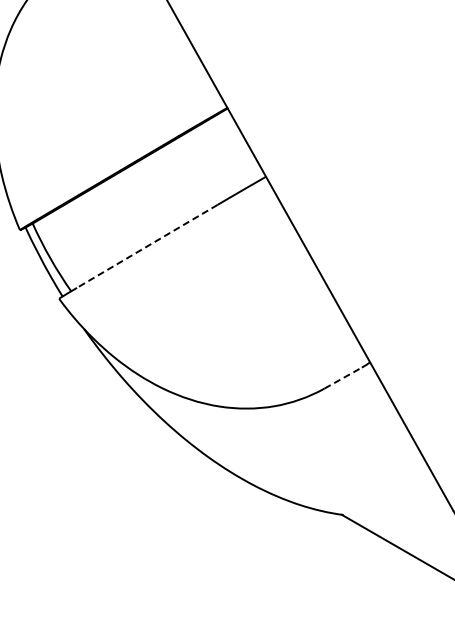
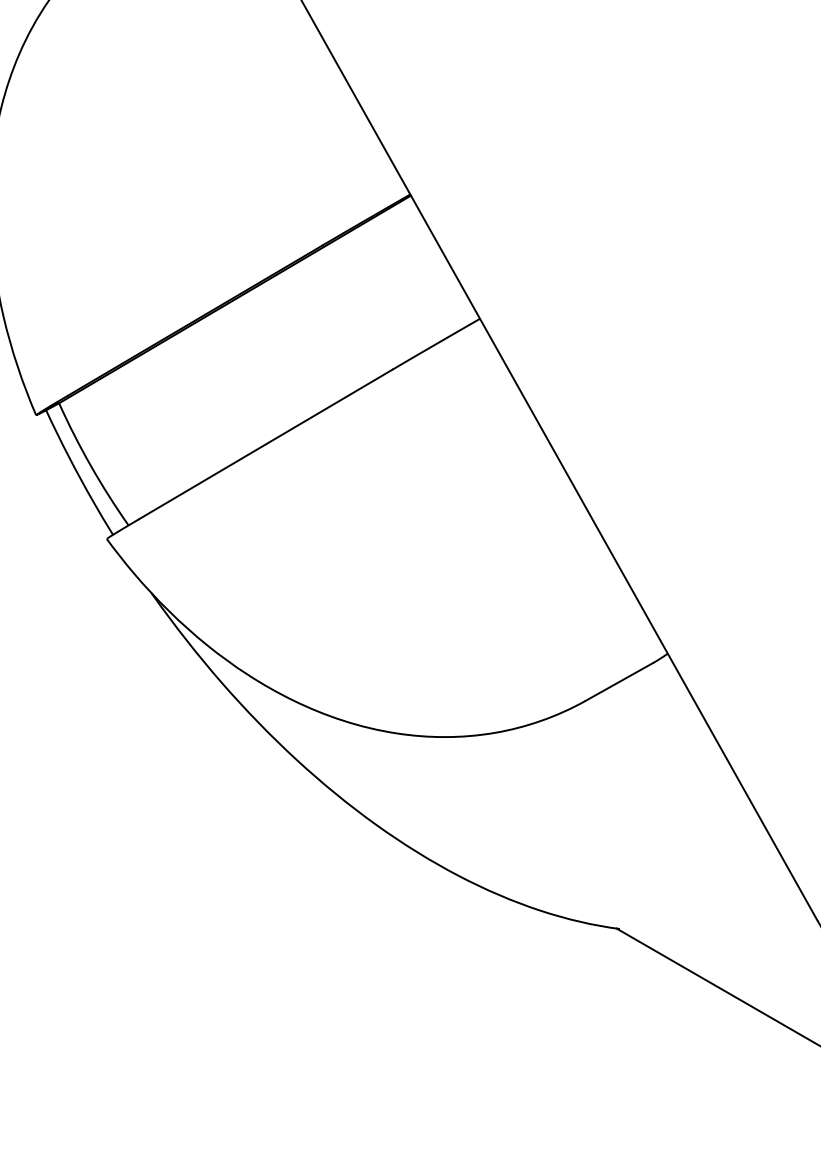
line: (147, 246) -> (266, 444), dashed -> solid
line: (343, 377) -> (619, 680), dashed -> solid

